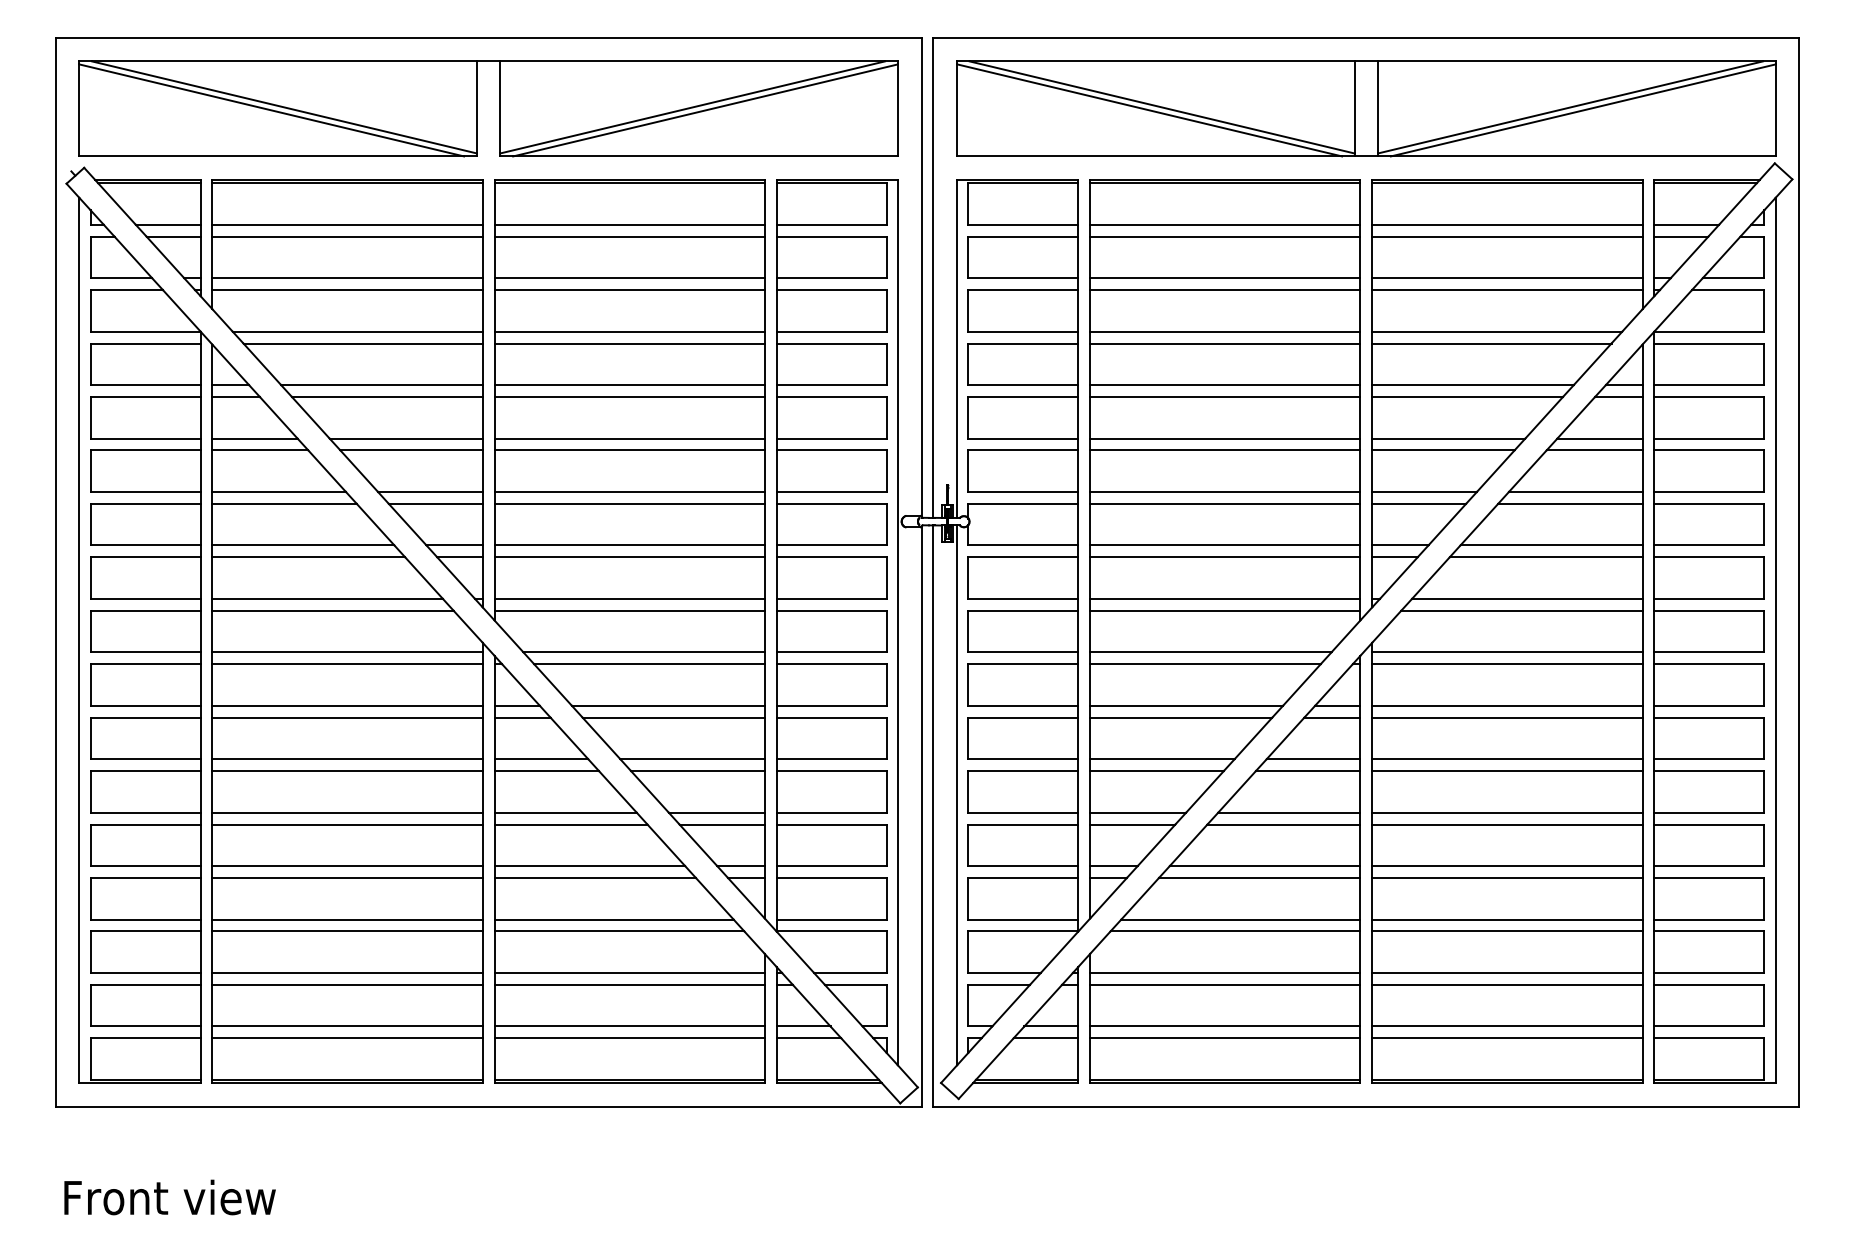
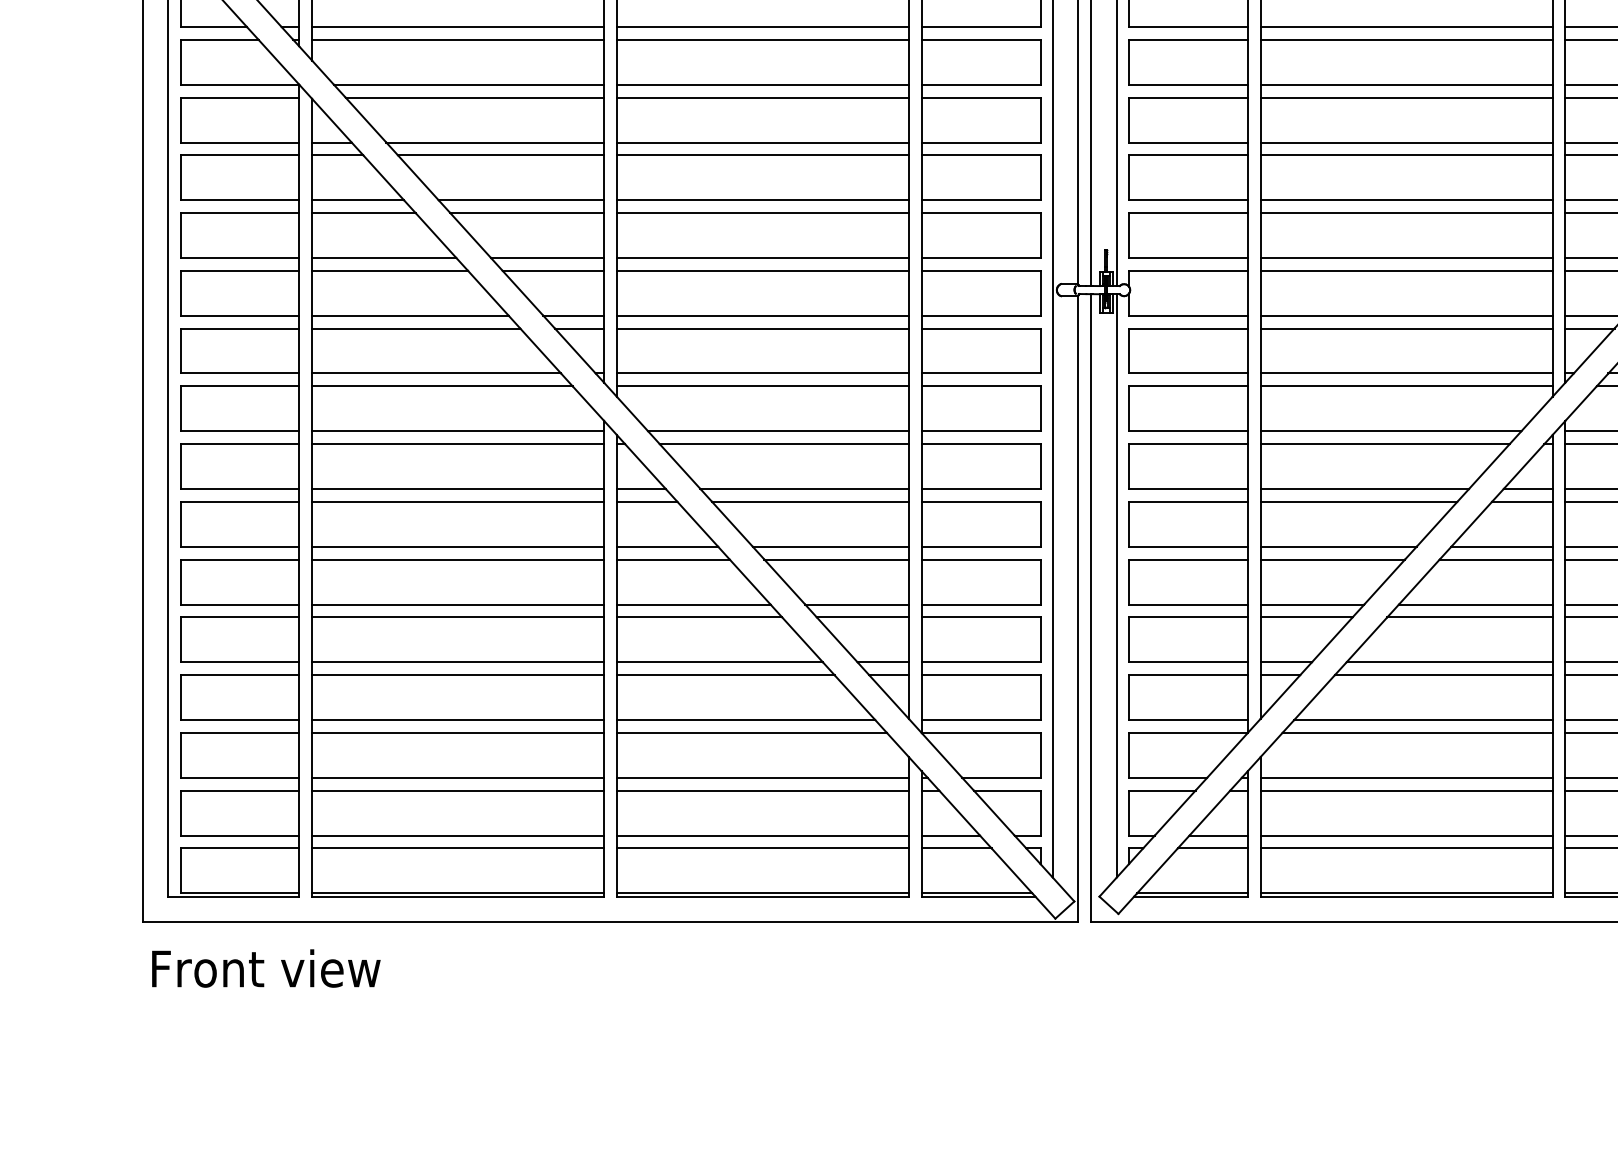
text: (169, 1197) -> (265, 968), moved

